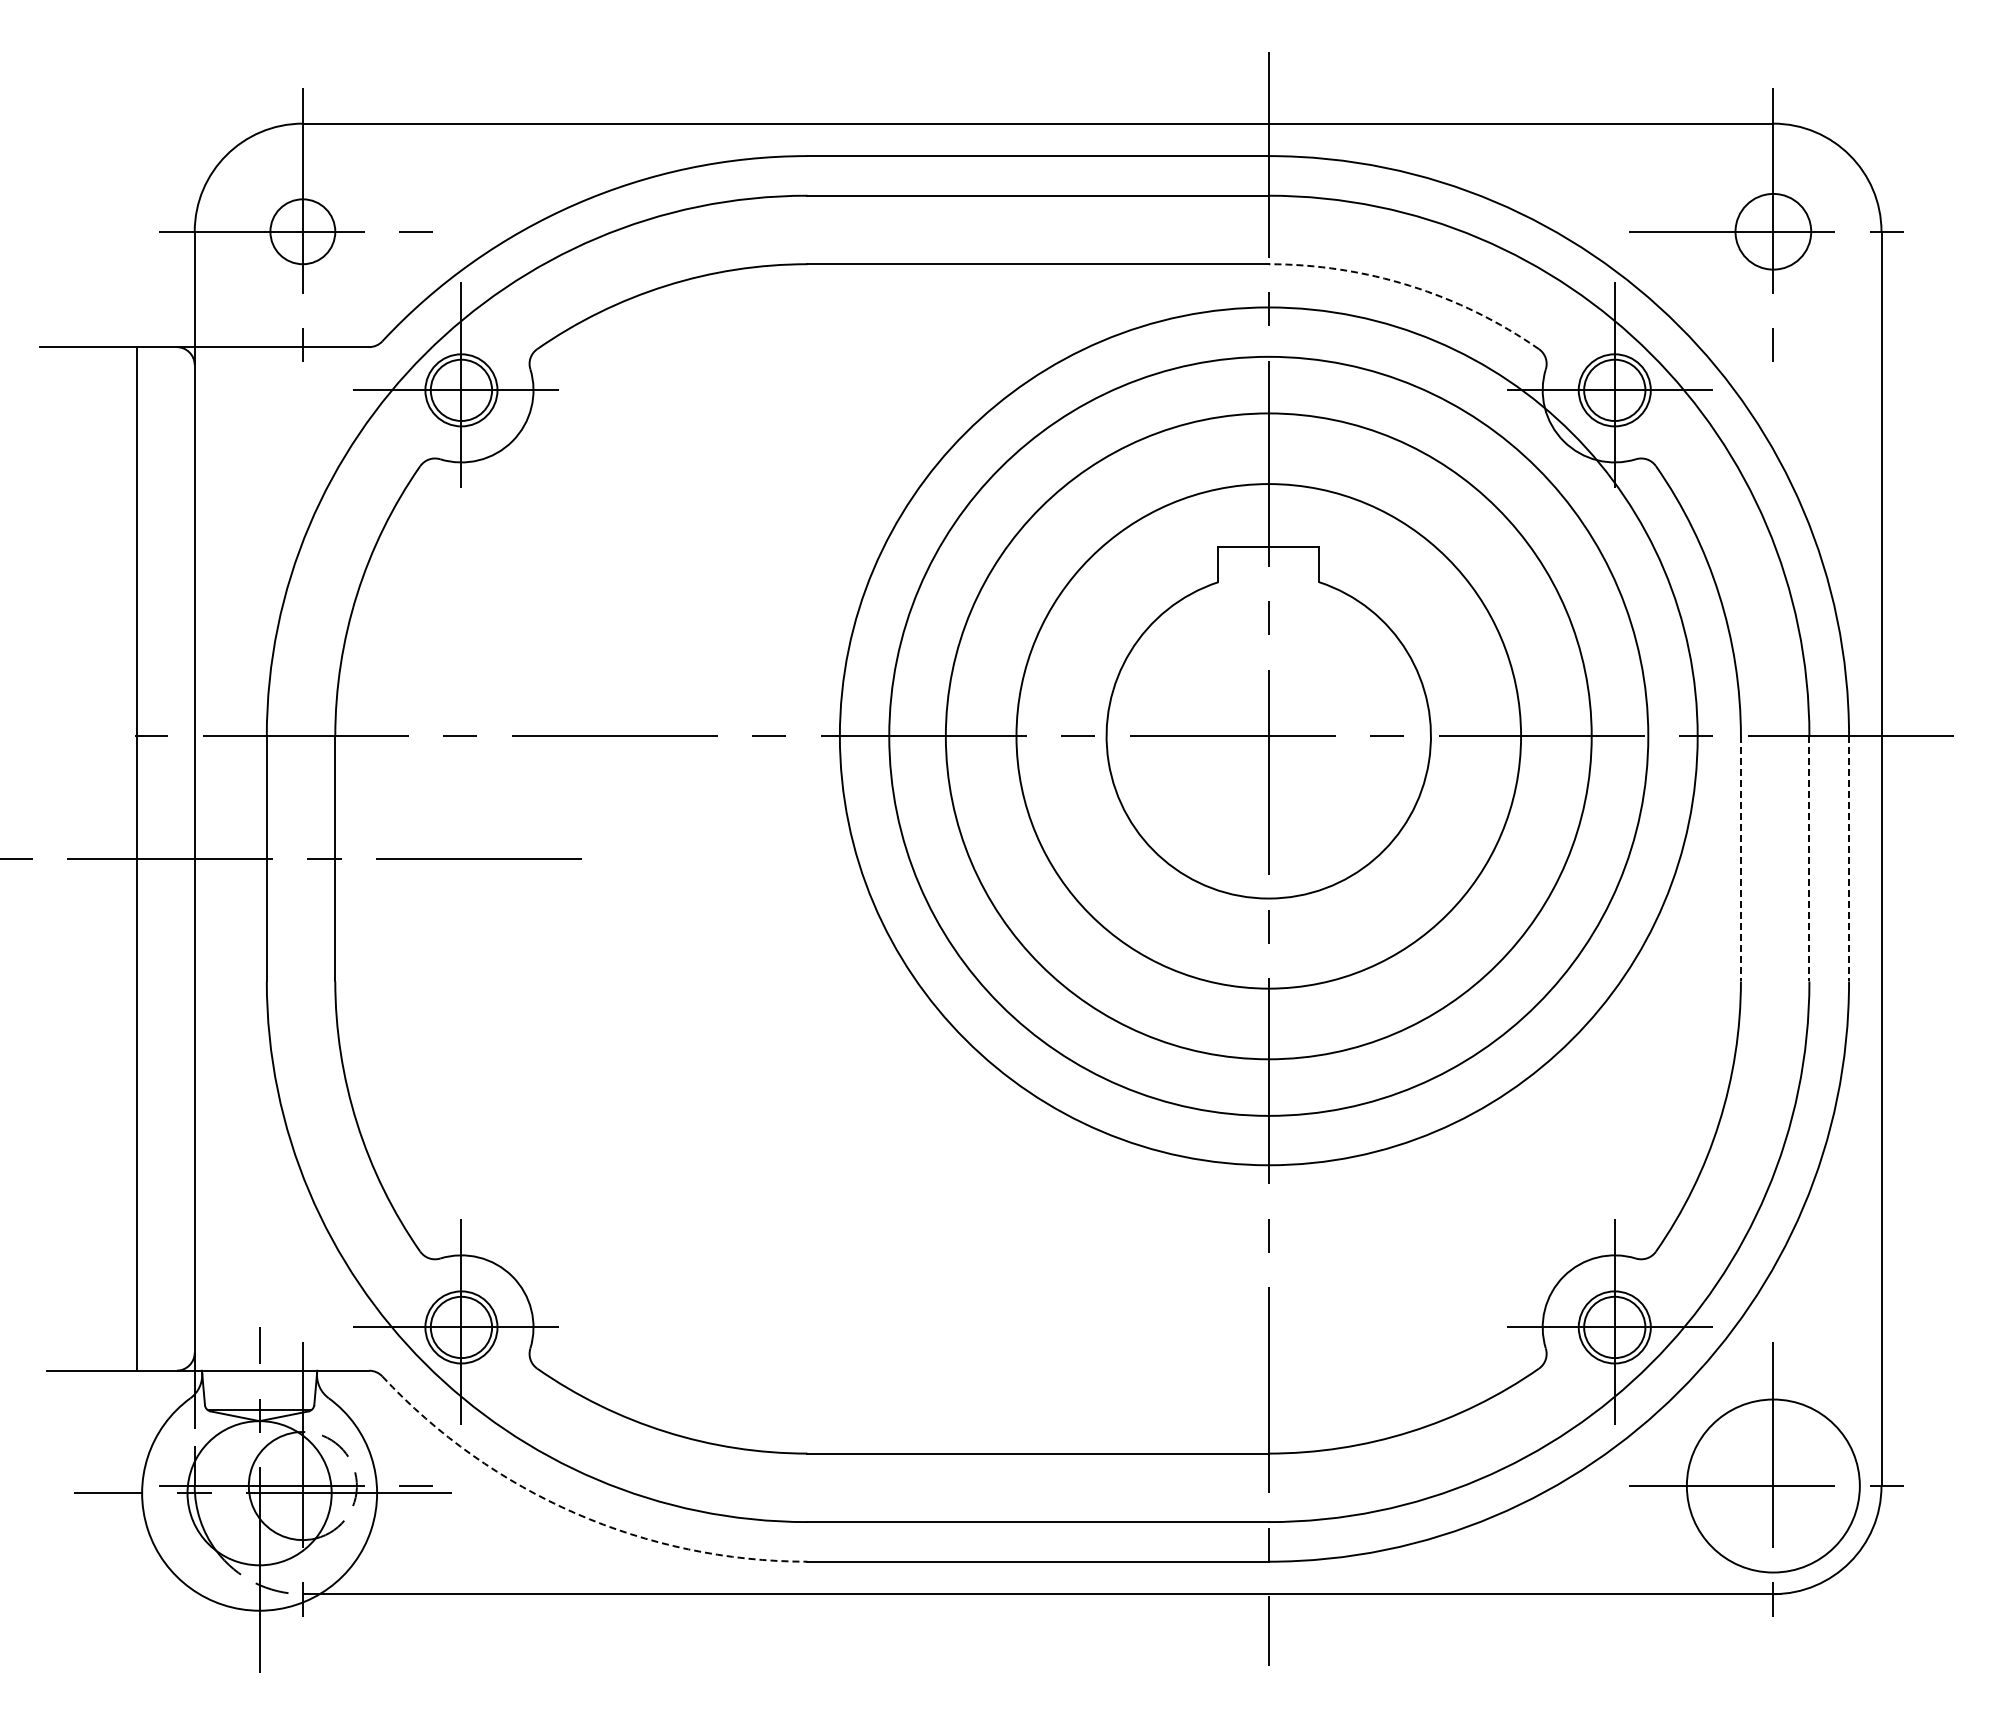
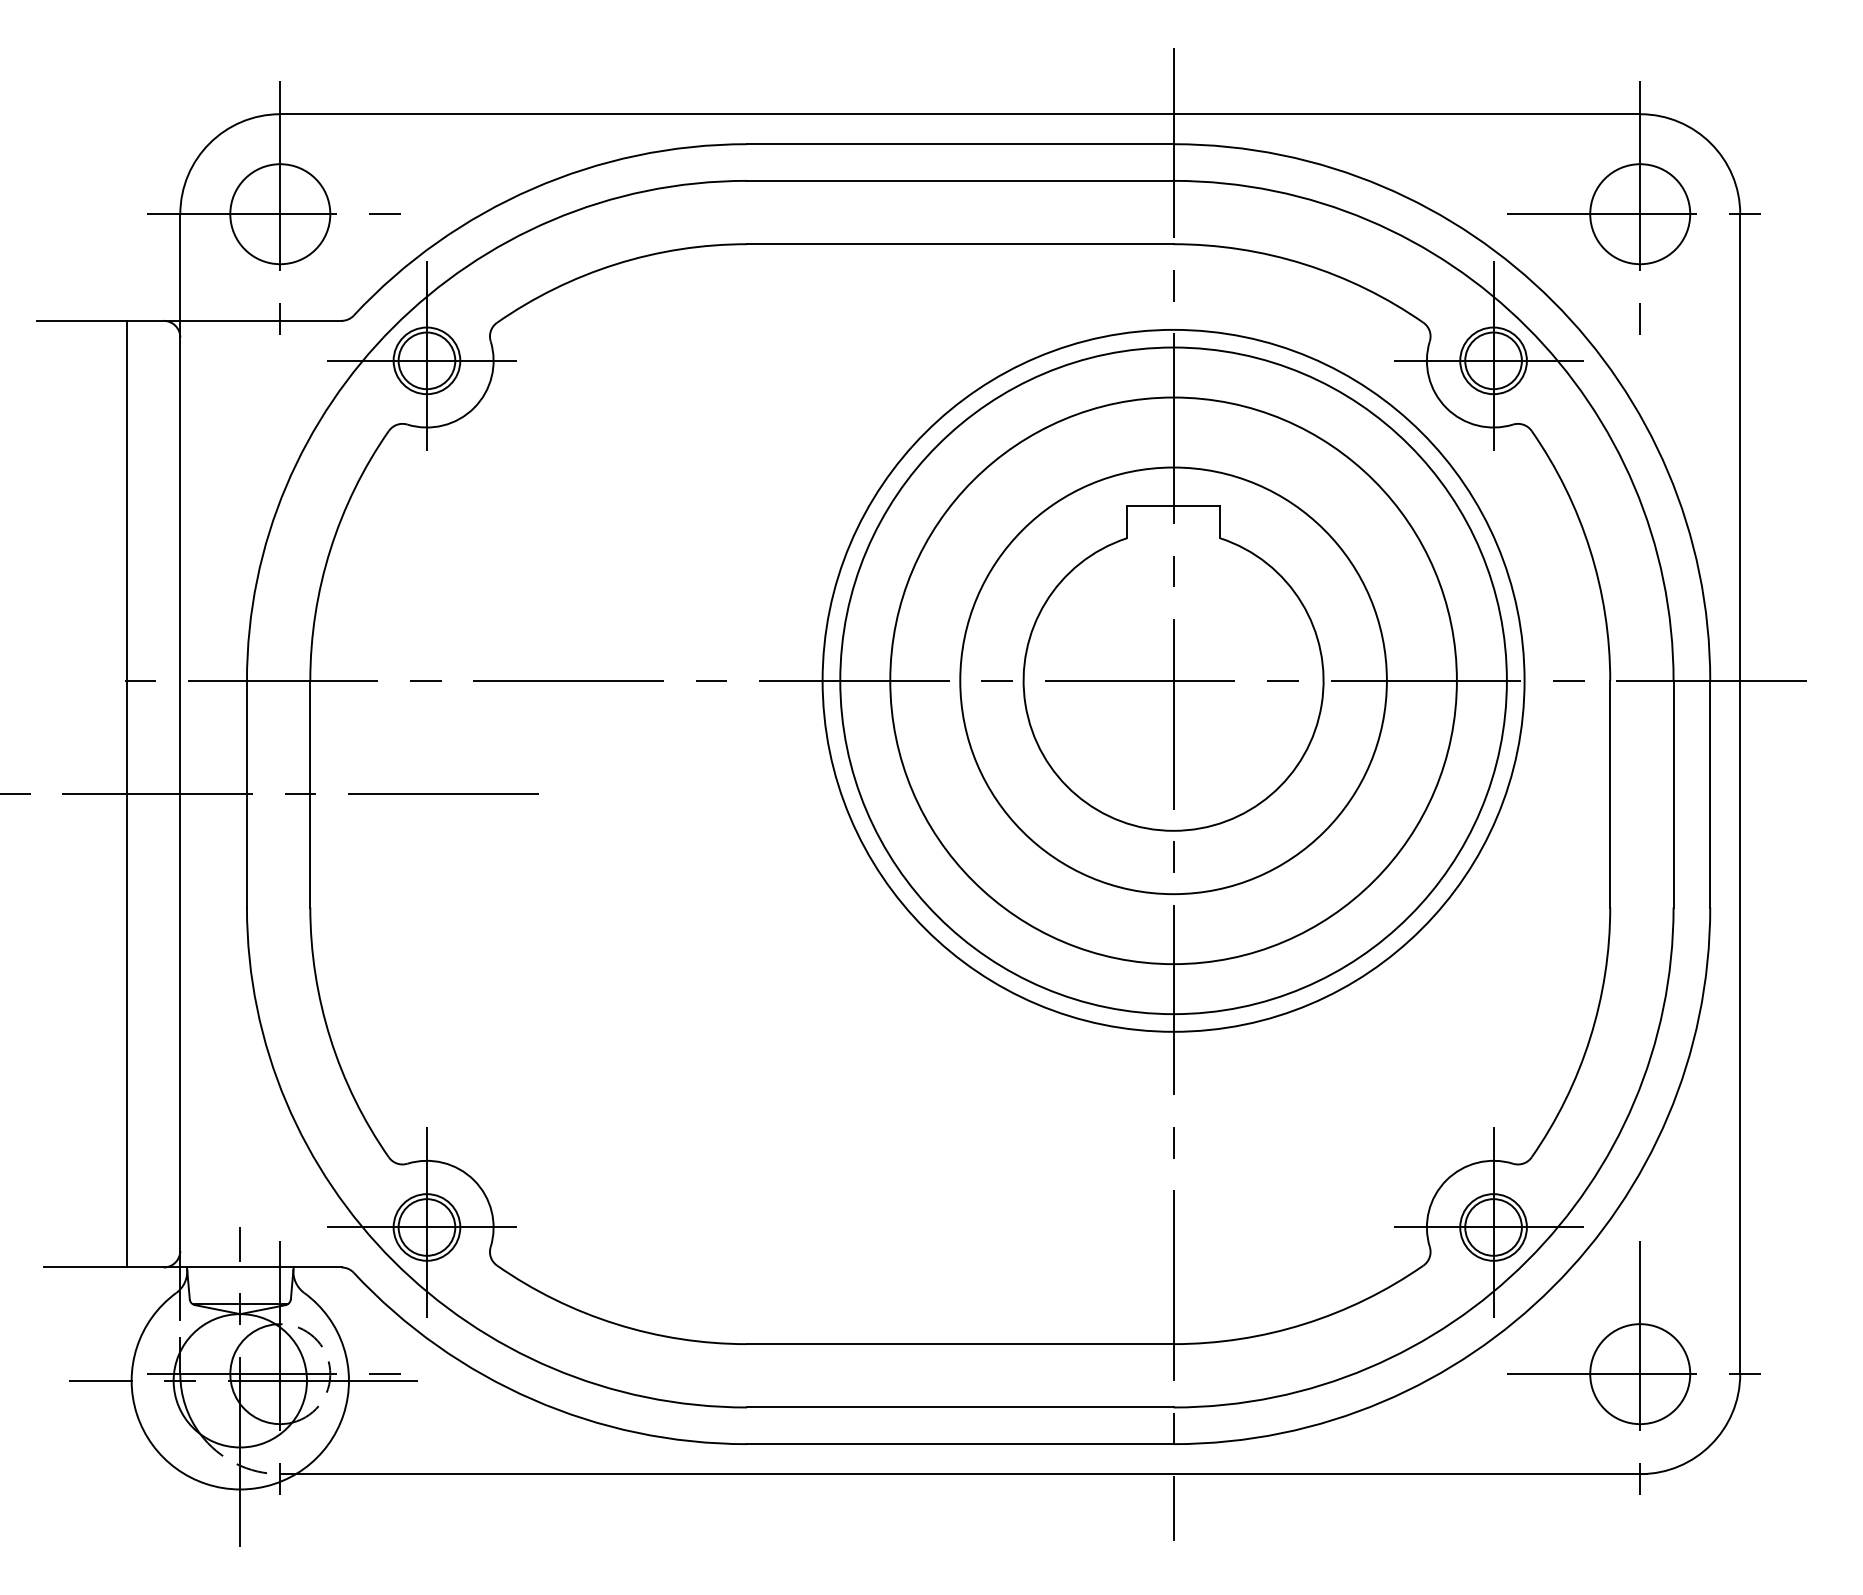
circle: (302, 231) -> (279, 213), size x1.67
circle: (1773, 231) -> (1640, 213), size x1.43
arc: (1410, 285) -> (1304, 263), dashed -> solid
circle: (1268, 735) -> (1173, 680), size x1.43
circle: (1268, 736) -> (1173, 680), size x0.71
circle: (1268, 736) -> (1173, 680), size x0.71
line: (1740, 858) -> (1609, 793), dashed -> solid
line: (1809, 858) -> (1673, 793), dashed -> solid
line: (1849, 858) -> (1710, 793), dashed -> solid
circle: (1773, 1485) -> (1640, 1373), size x0.62
arc: (575, 1513) -> (532, 1399), dashed -> solid

